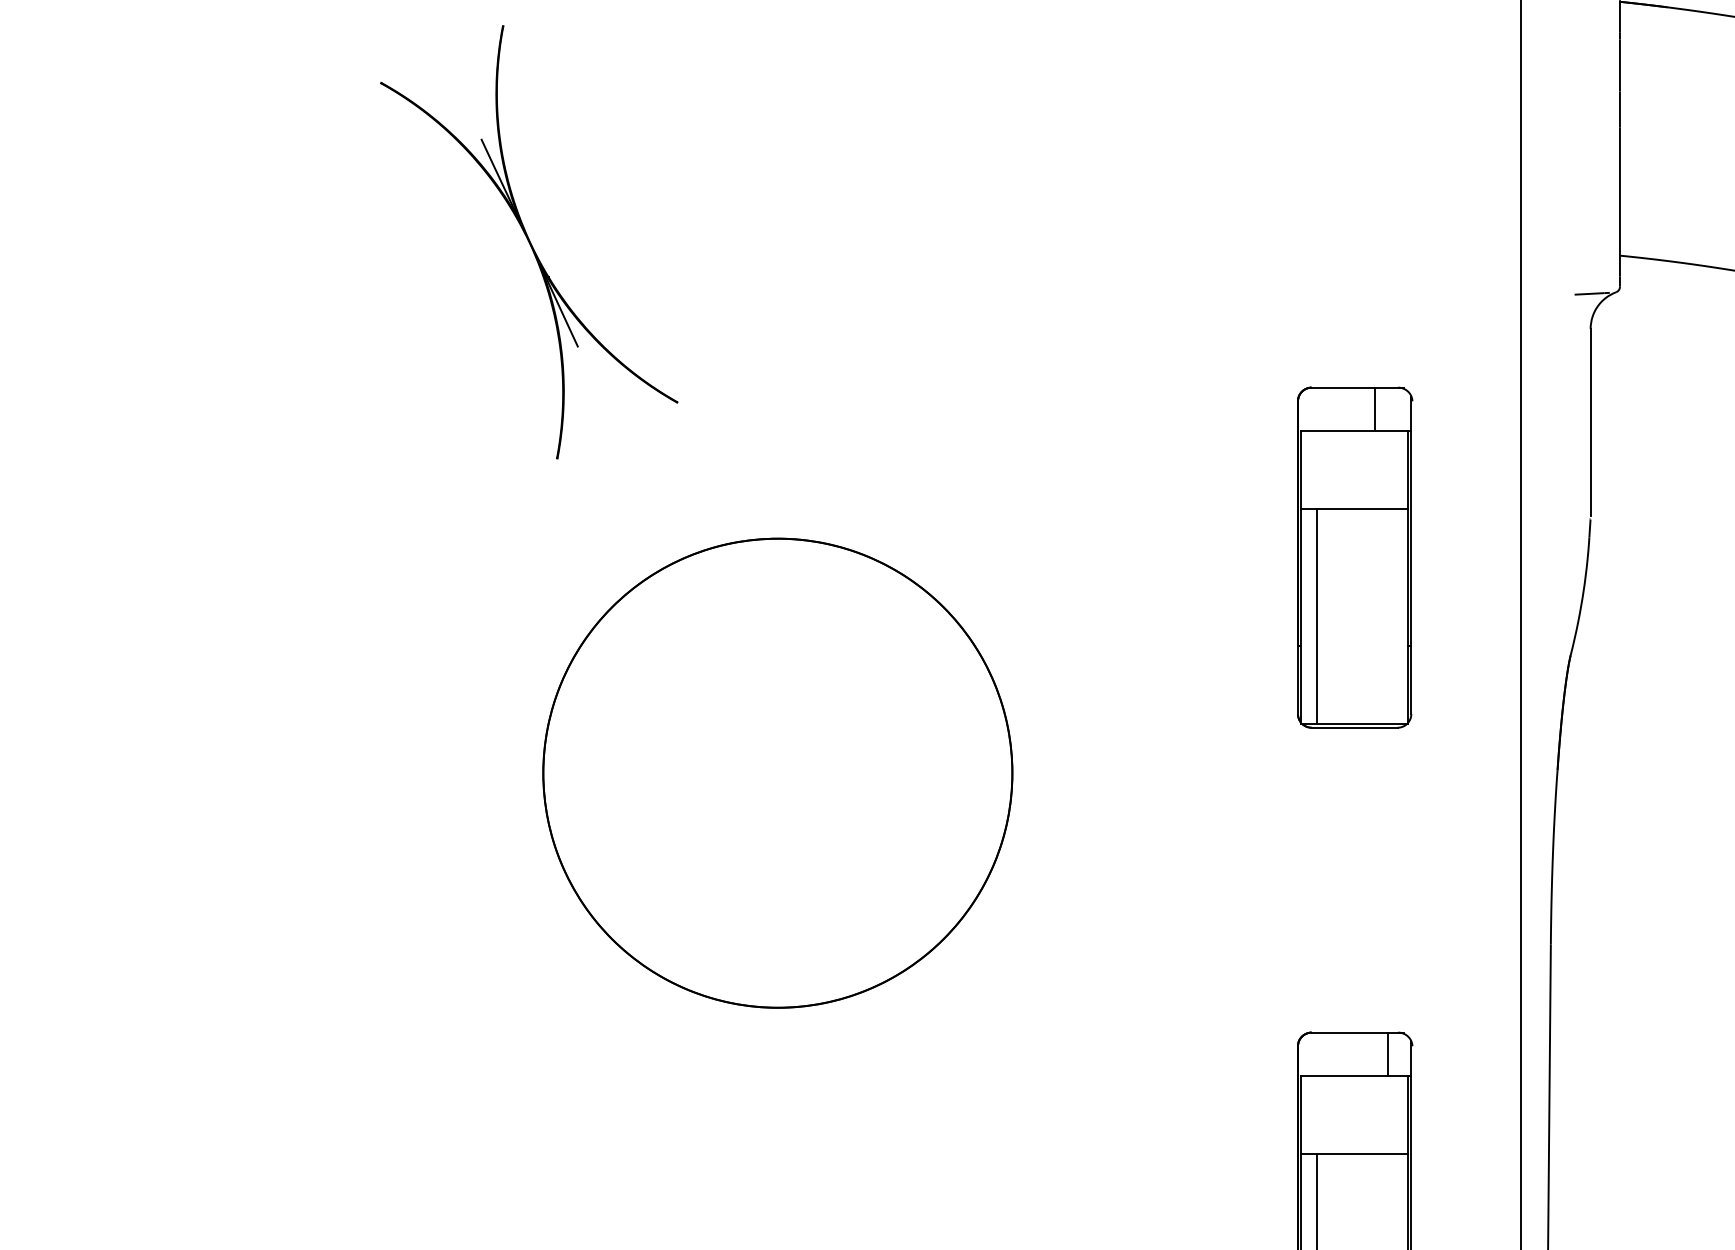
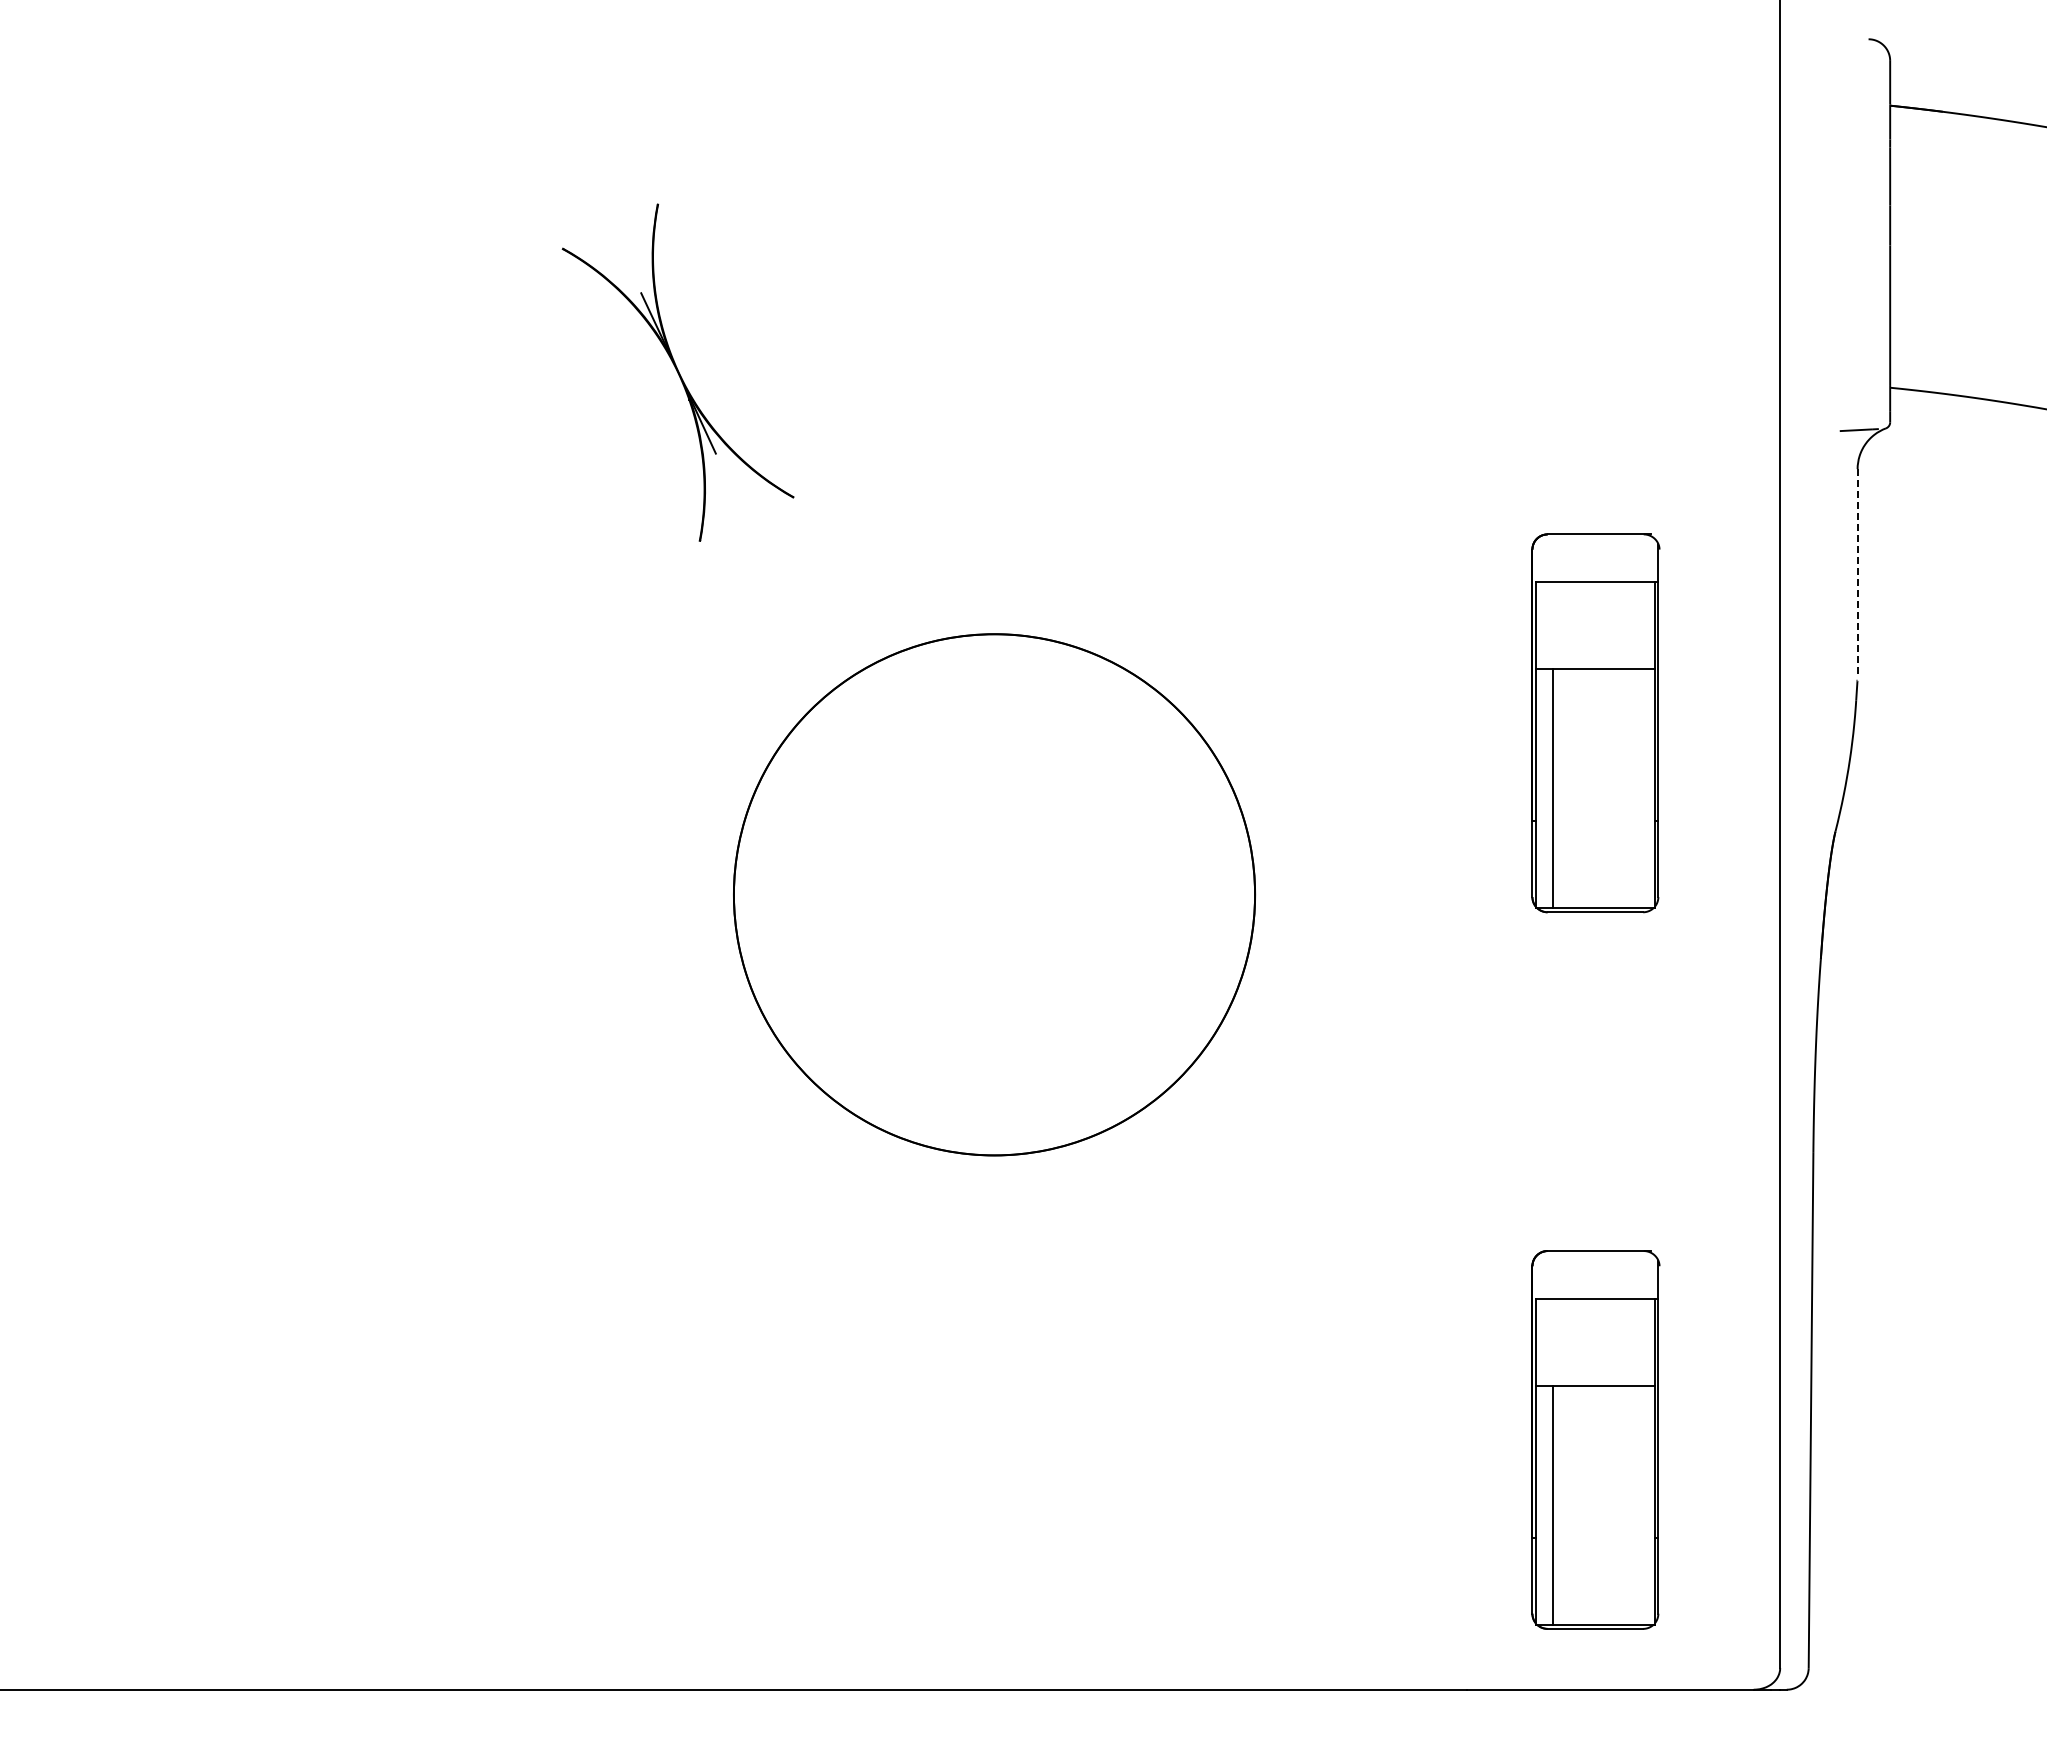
part: (528, 241) -> (677, 372), size x0.7
line: (1375, 409) -> (1618, 558), removed
line: (1590, 422) -> (1857, 573), solid -> dashed
part: (777, 772) -> (994, 894), moved
line: (1388, 1053) -> (1632, 1274), removed

